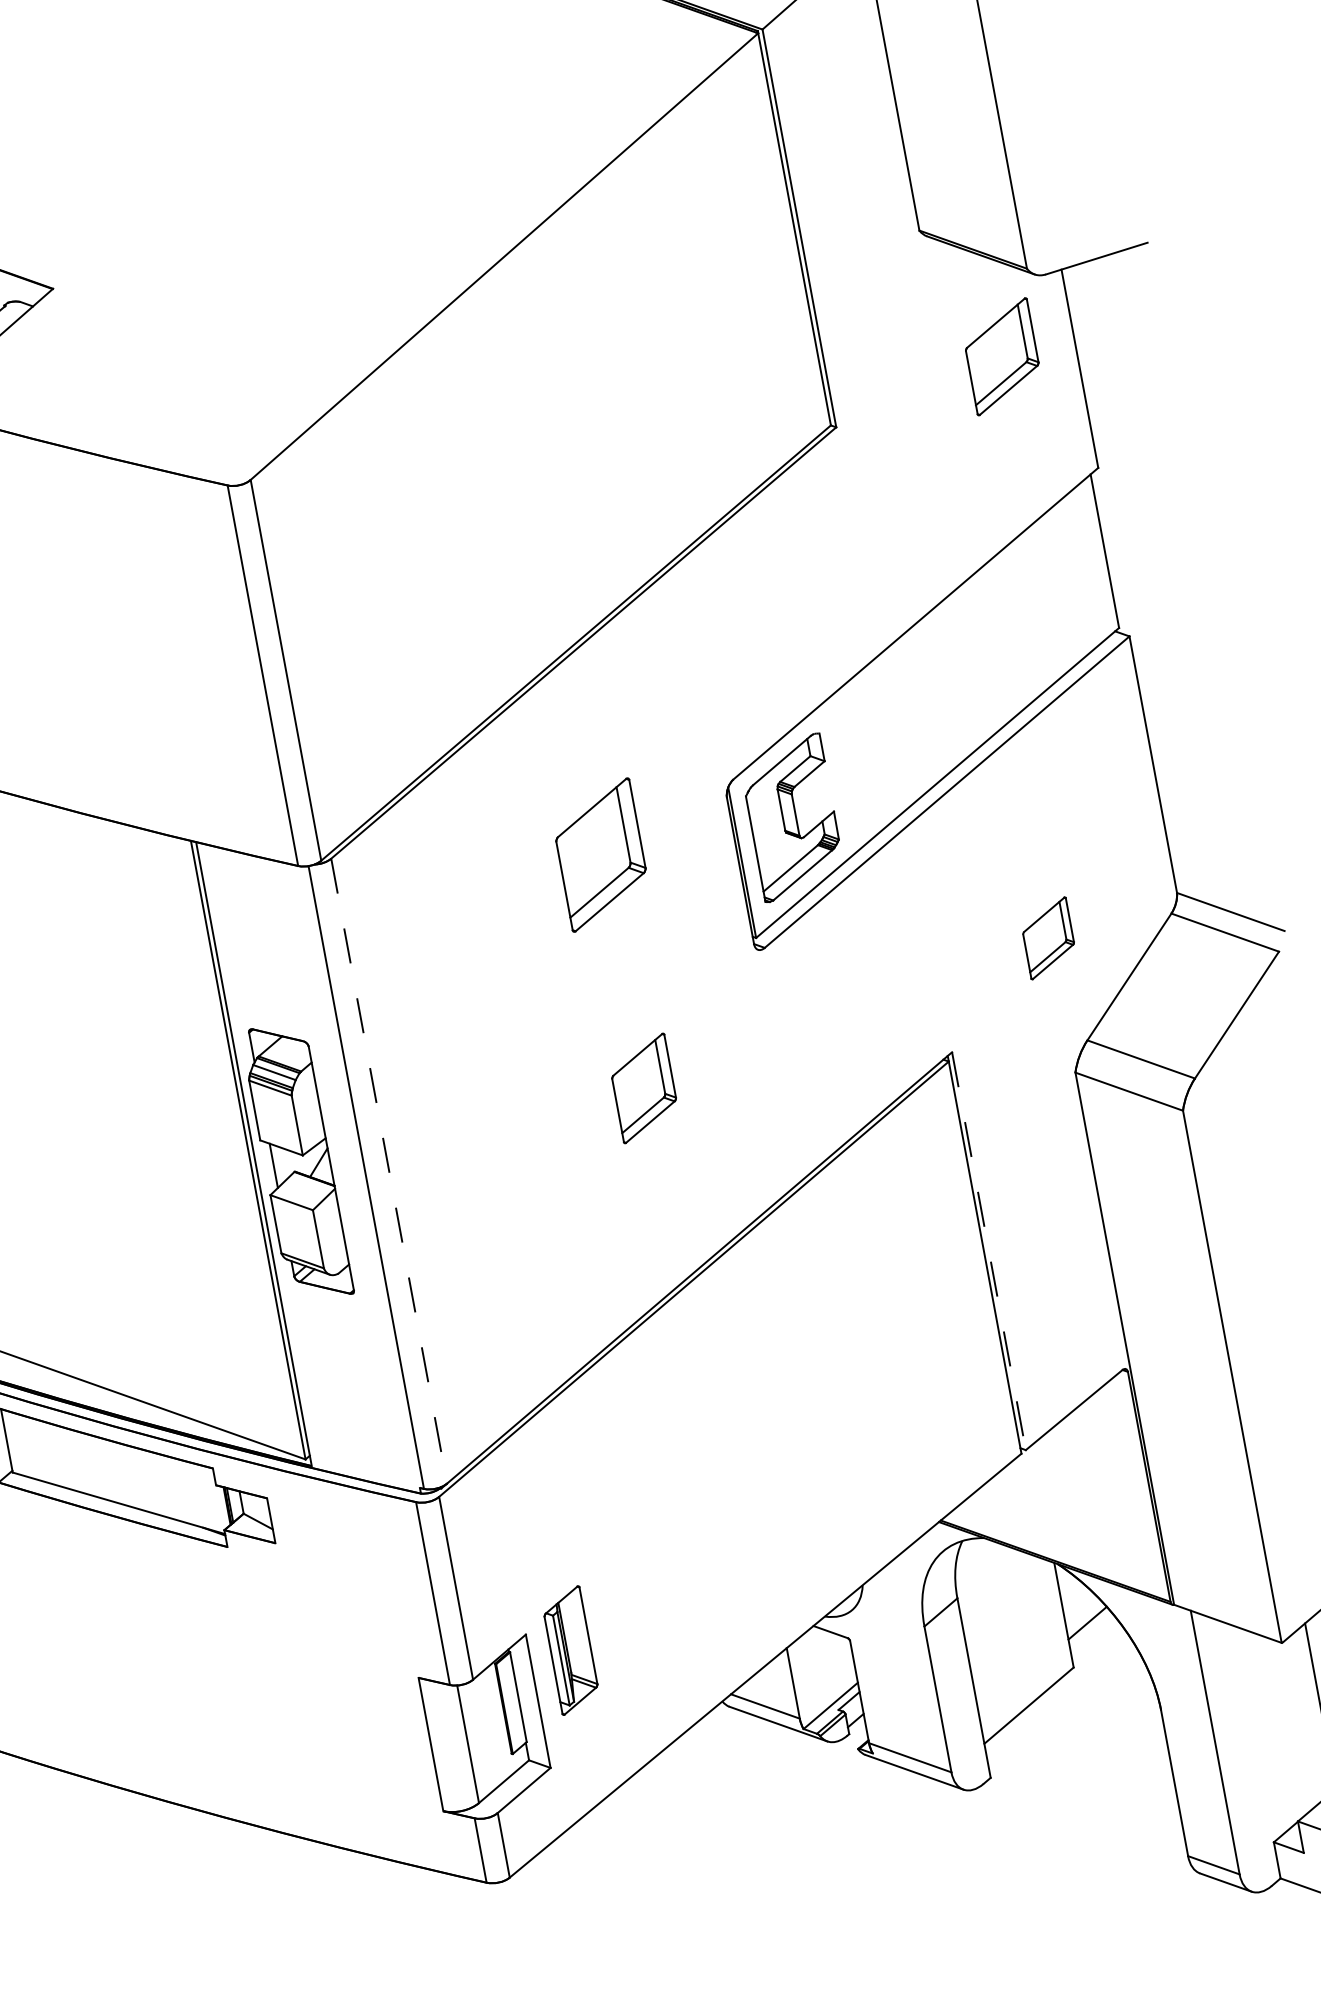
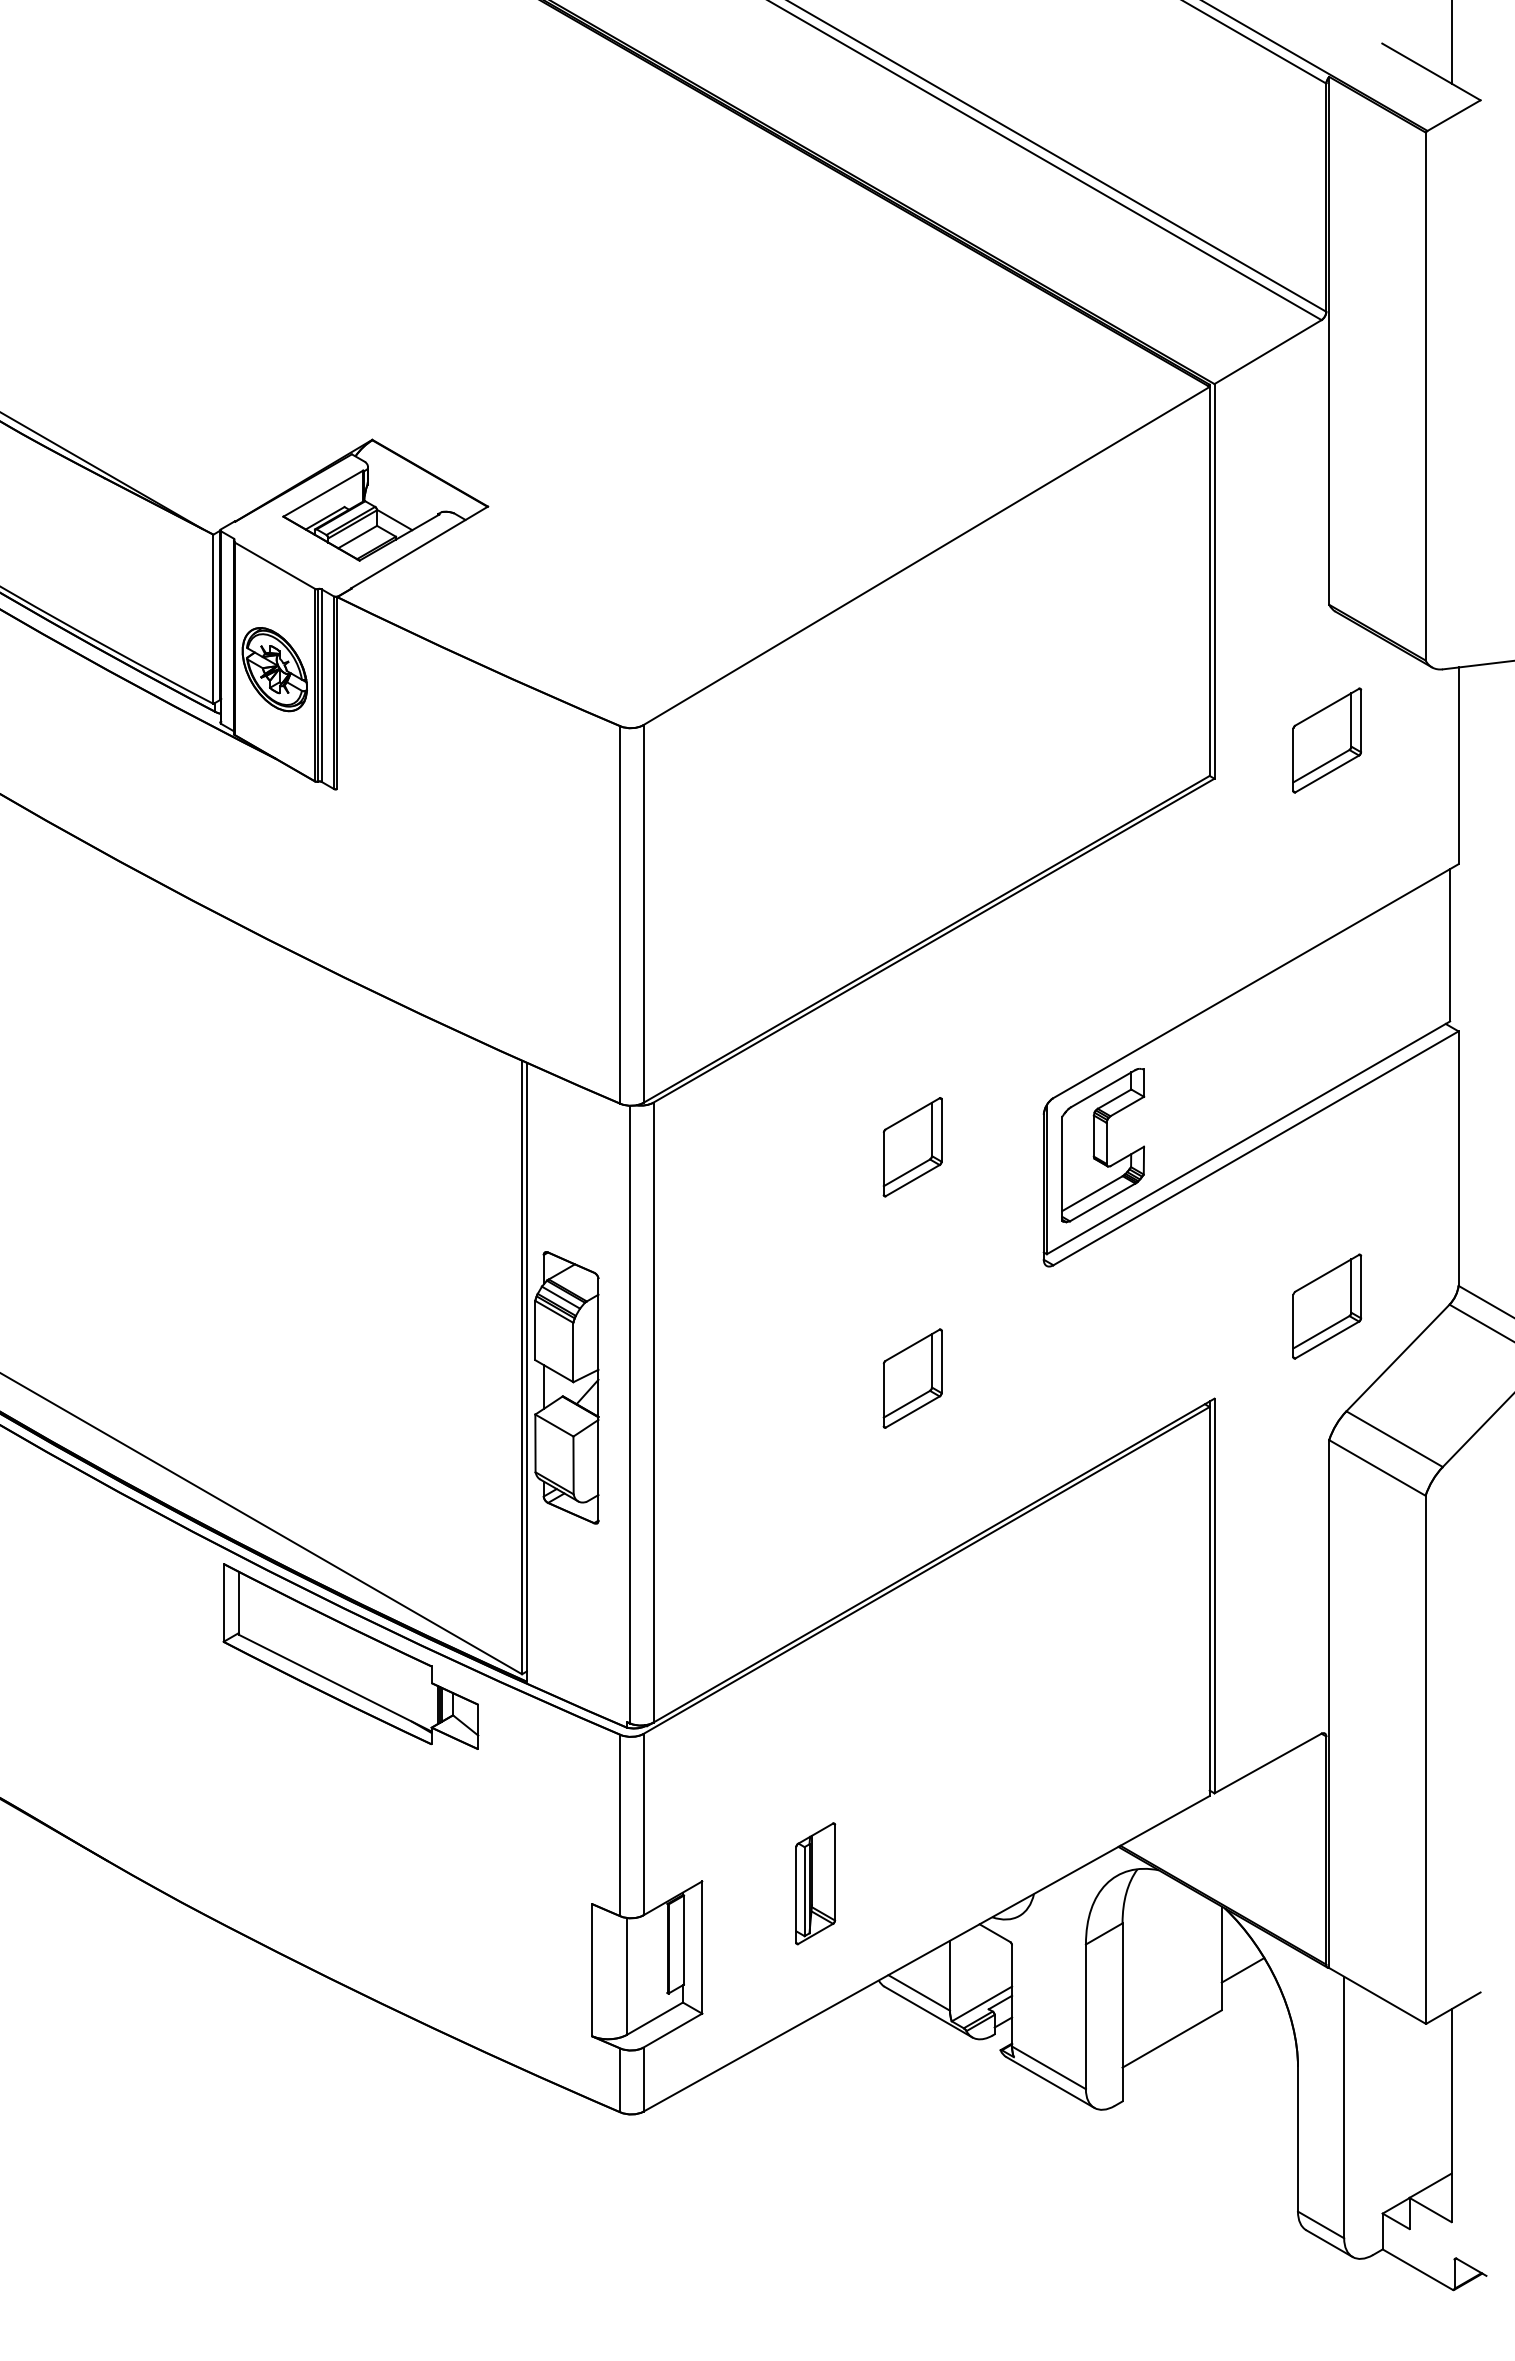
part: (1002, 356) -> (1327, 740), moved
part: (600, 855) -> (912, 1147), size x0.71
part: (1048, 938) -> (1327, 1306), size x1.43
line: (389, 1171) -> (653, 1412), dashed -> solid
line: (989, 1251) -> (1214, 1596), dashed -> solid
part: (570, 1650) -> (815, 1883), moved

